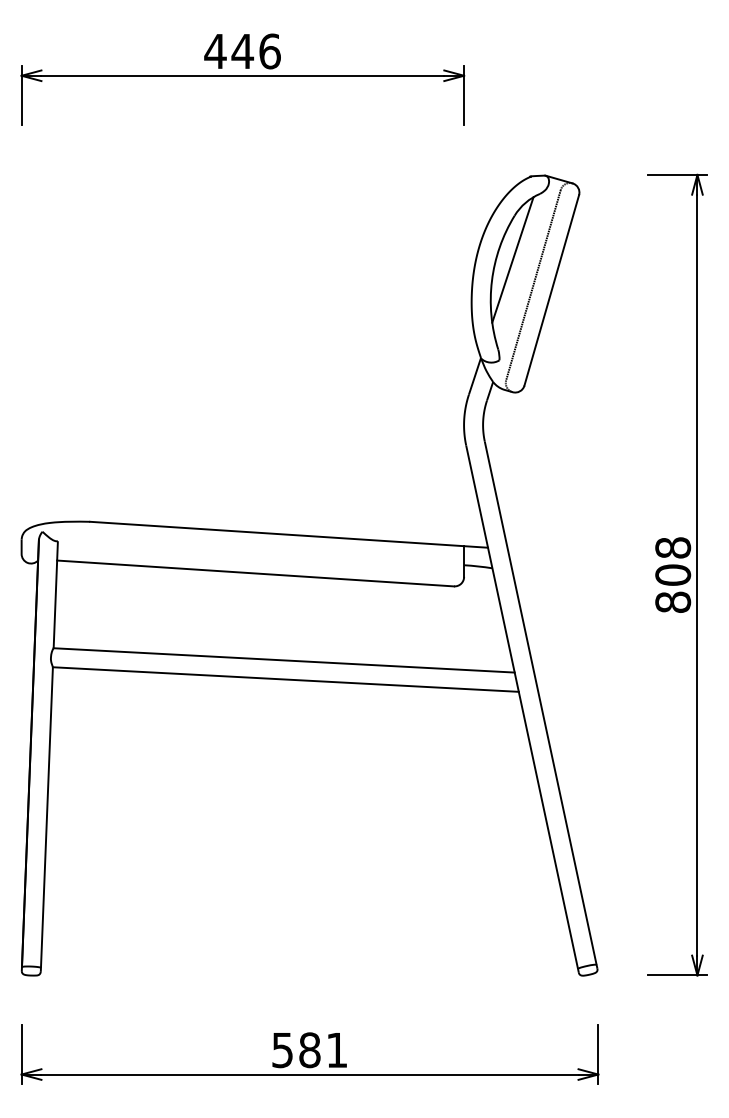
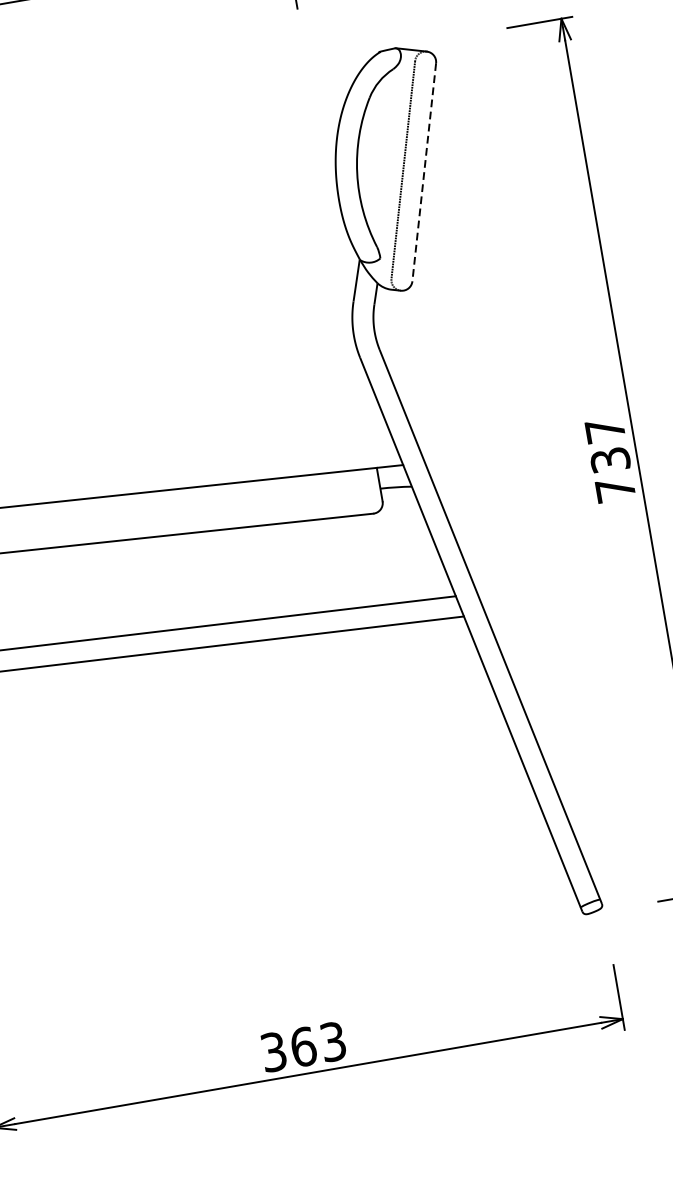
line: (512, 259) -> (375, 145), removed
line: (551, 290) -> (423, 172), solid -> dashed
text: (673, 574) -> (610, 459), 808 -> 737
text: (310, 1050) -> (304, 1047), 581 -> 363

